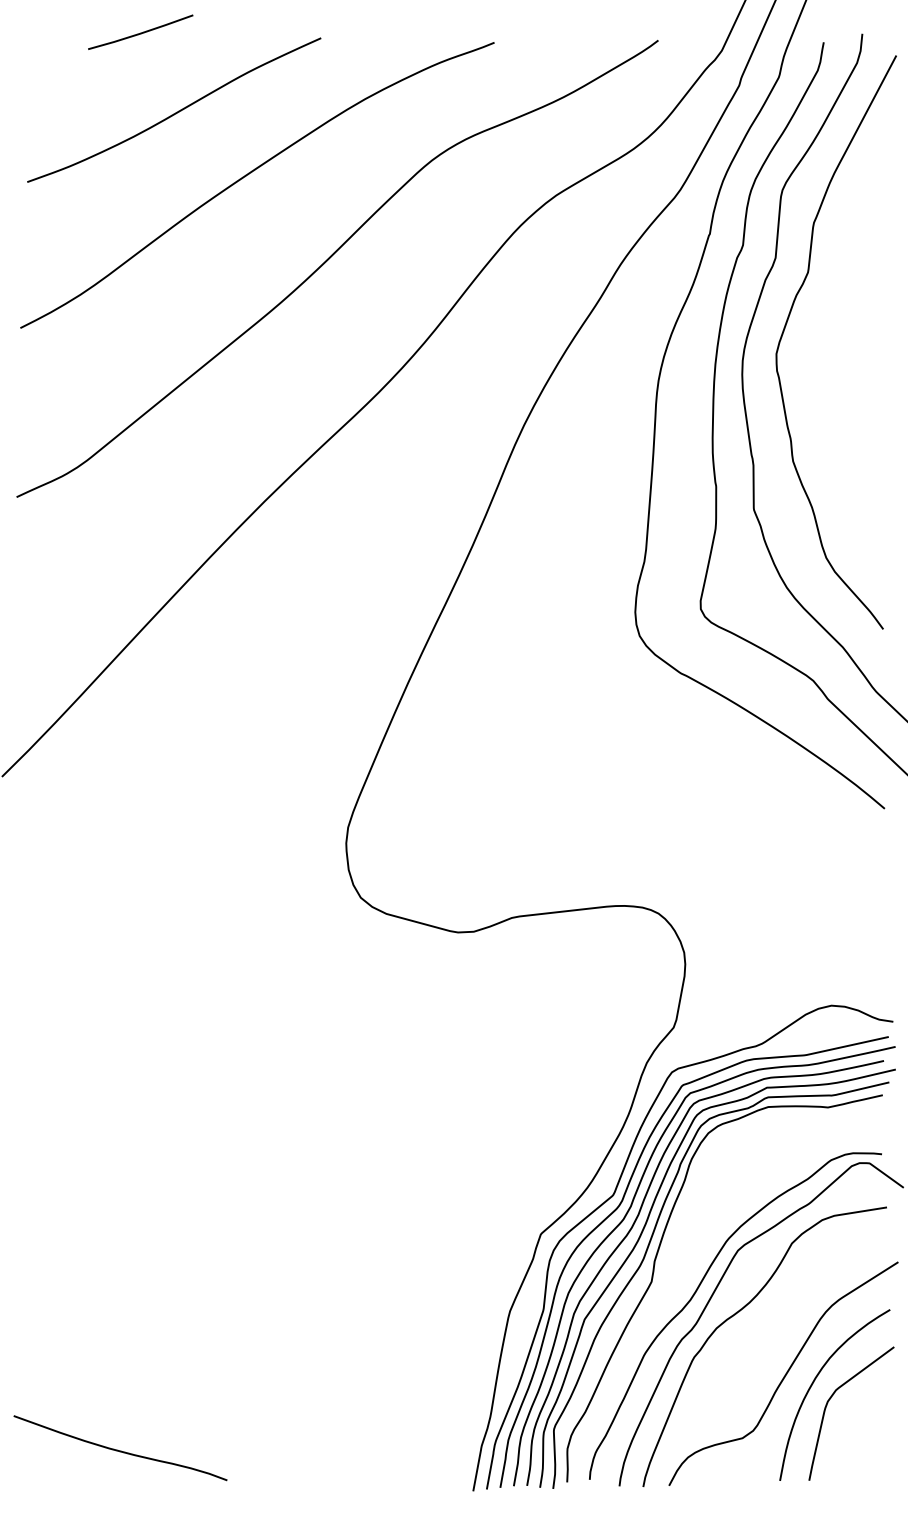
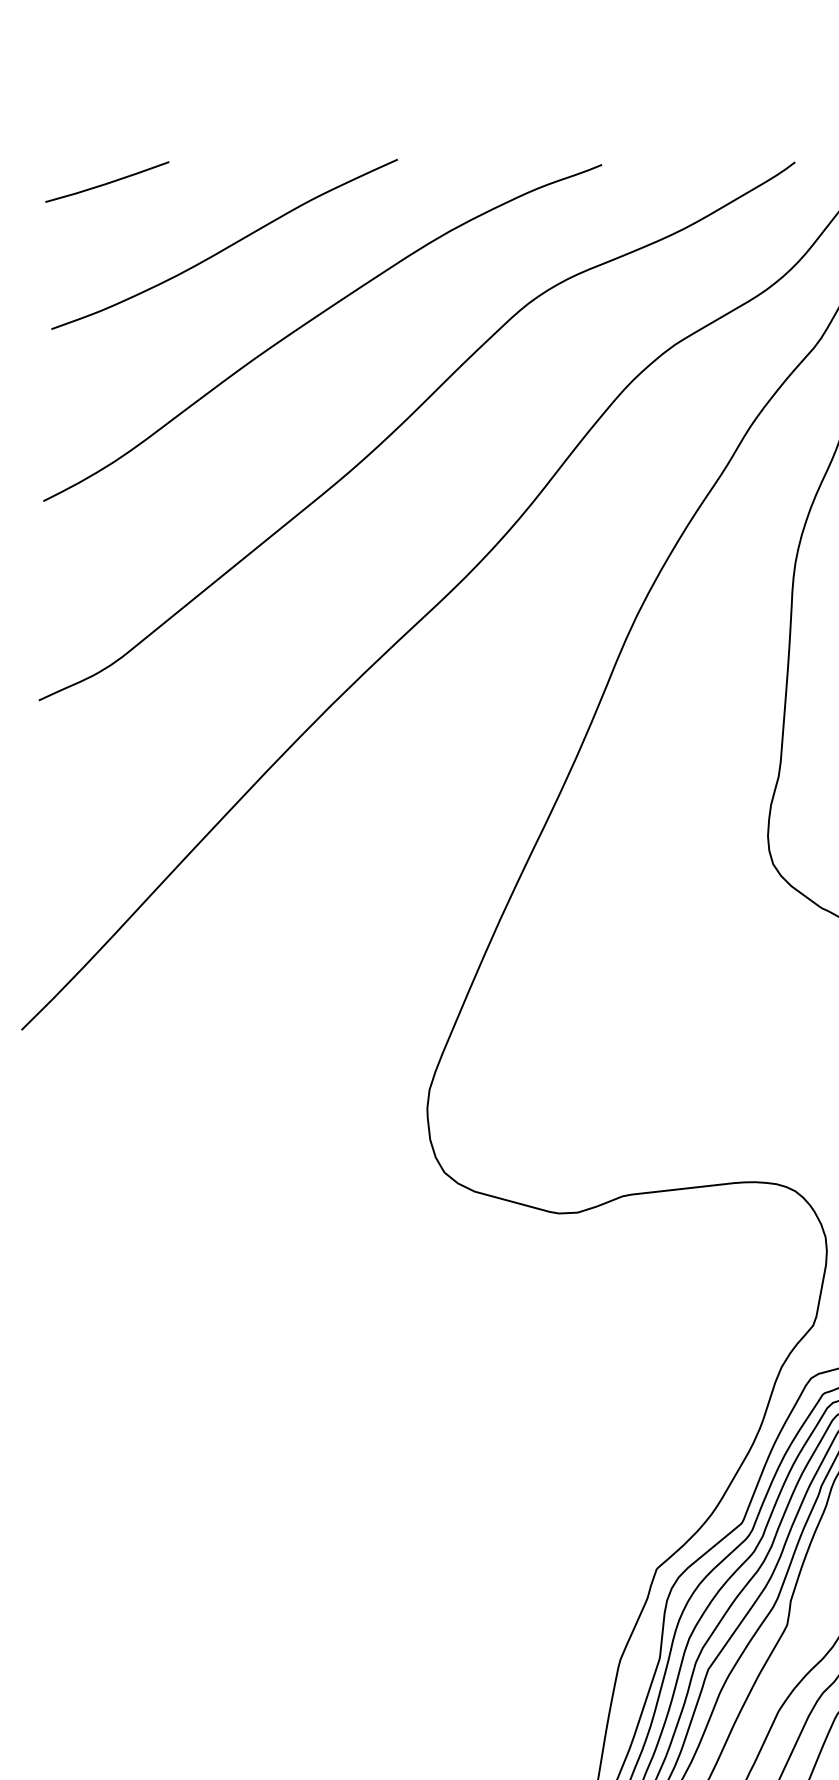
line: (140, 32) -> (107, 182), moved

